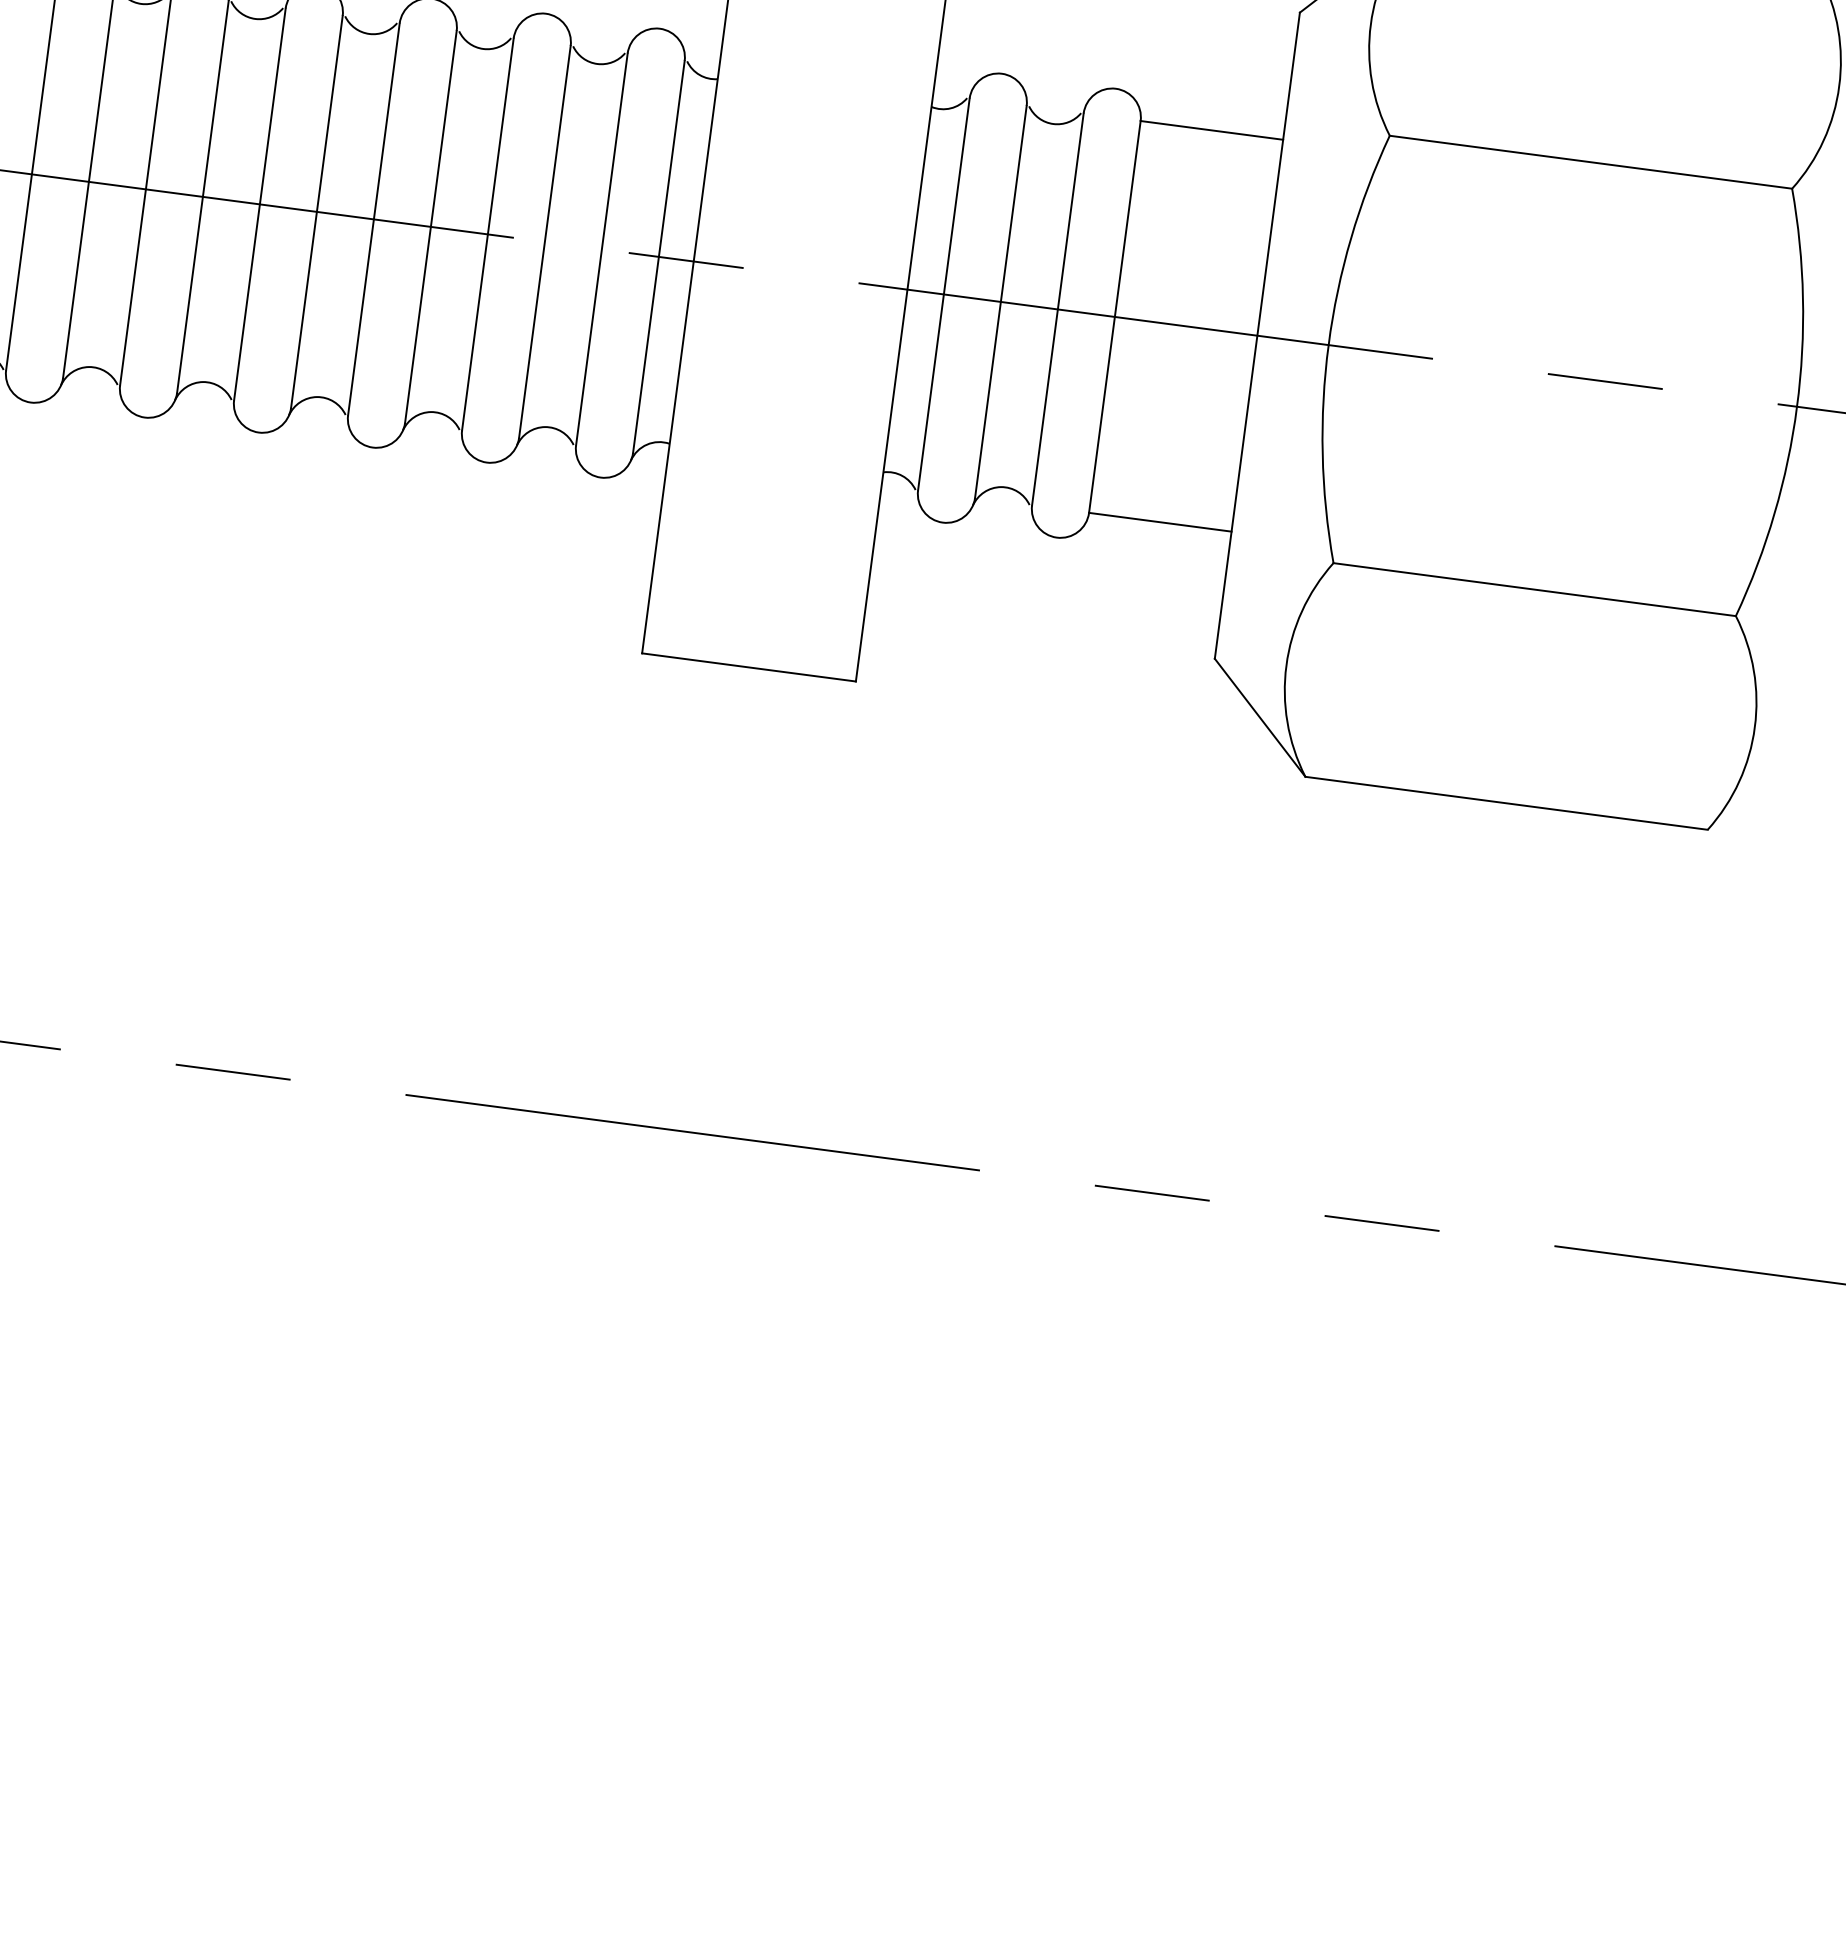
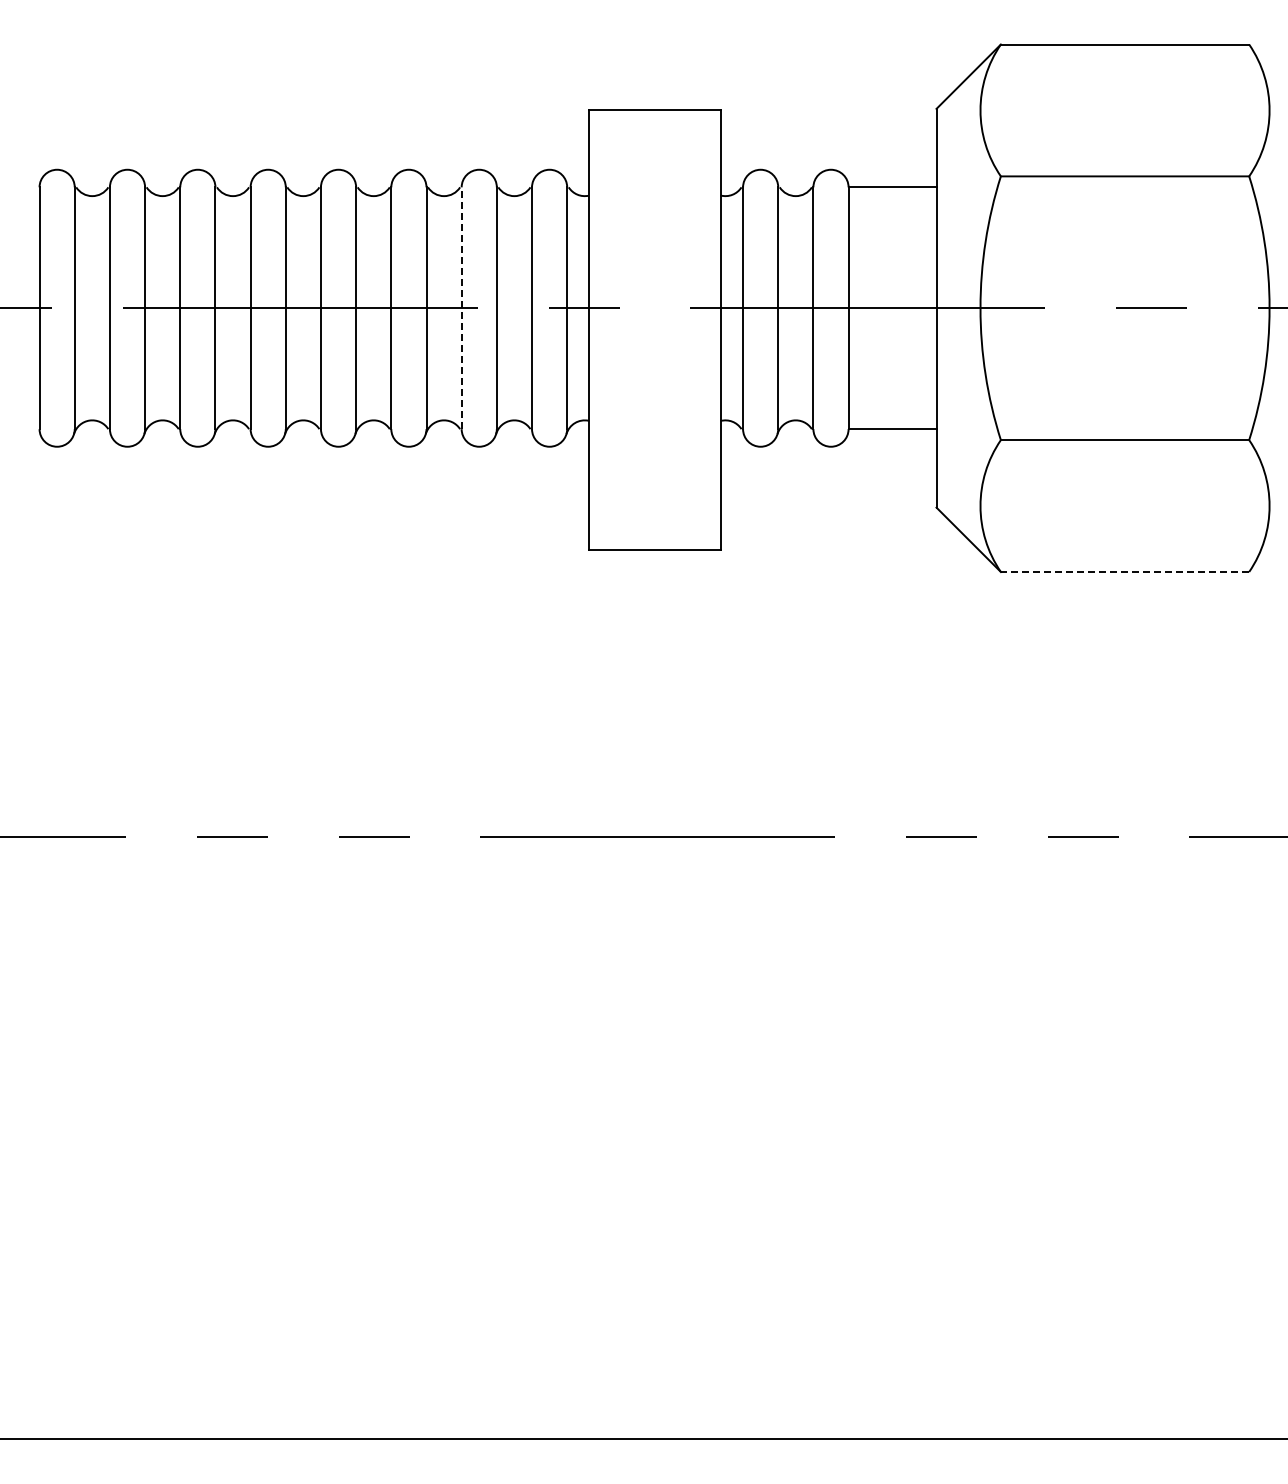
line: (487, 234) -> (461, 308), solid -> dashed
line: (1505, 803) -> (1124, 572), solid -> dashed

